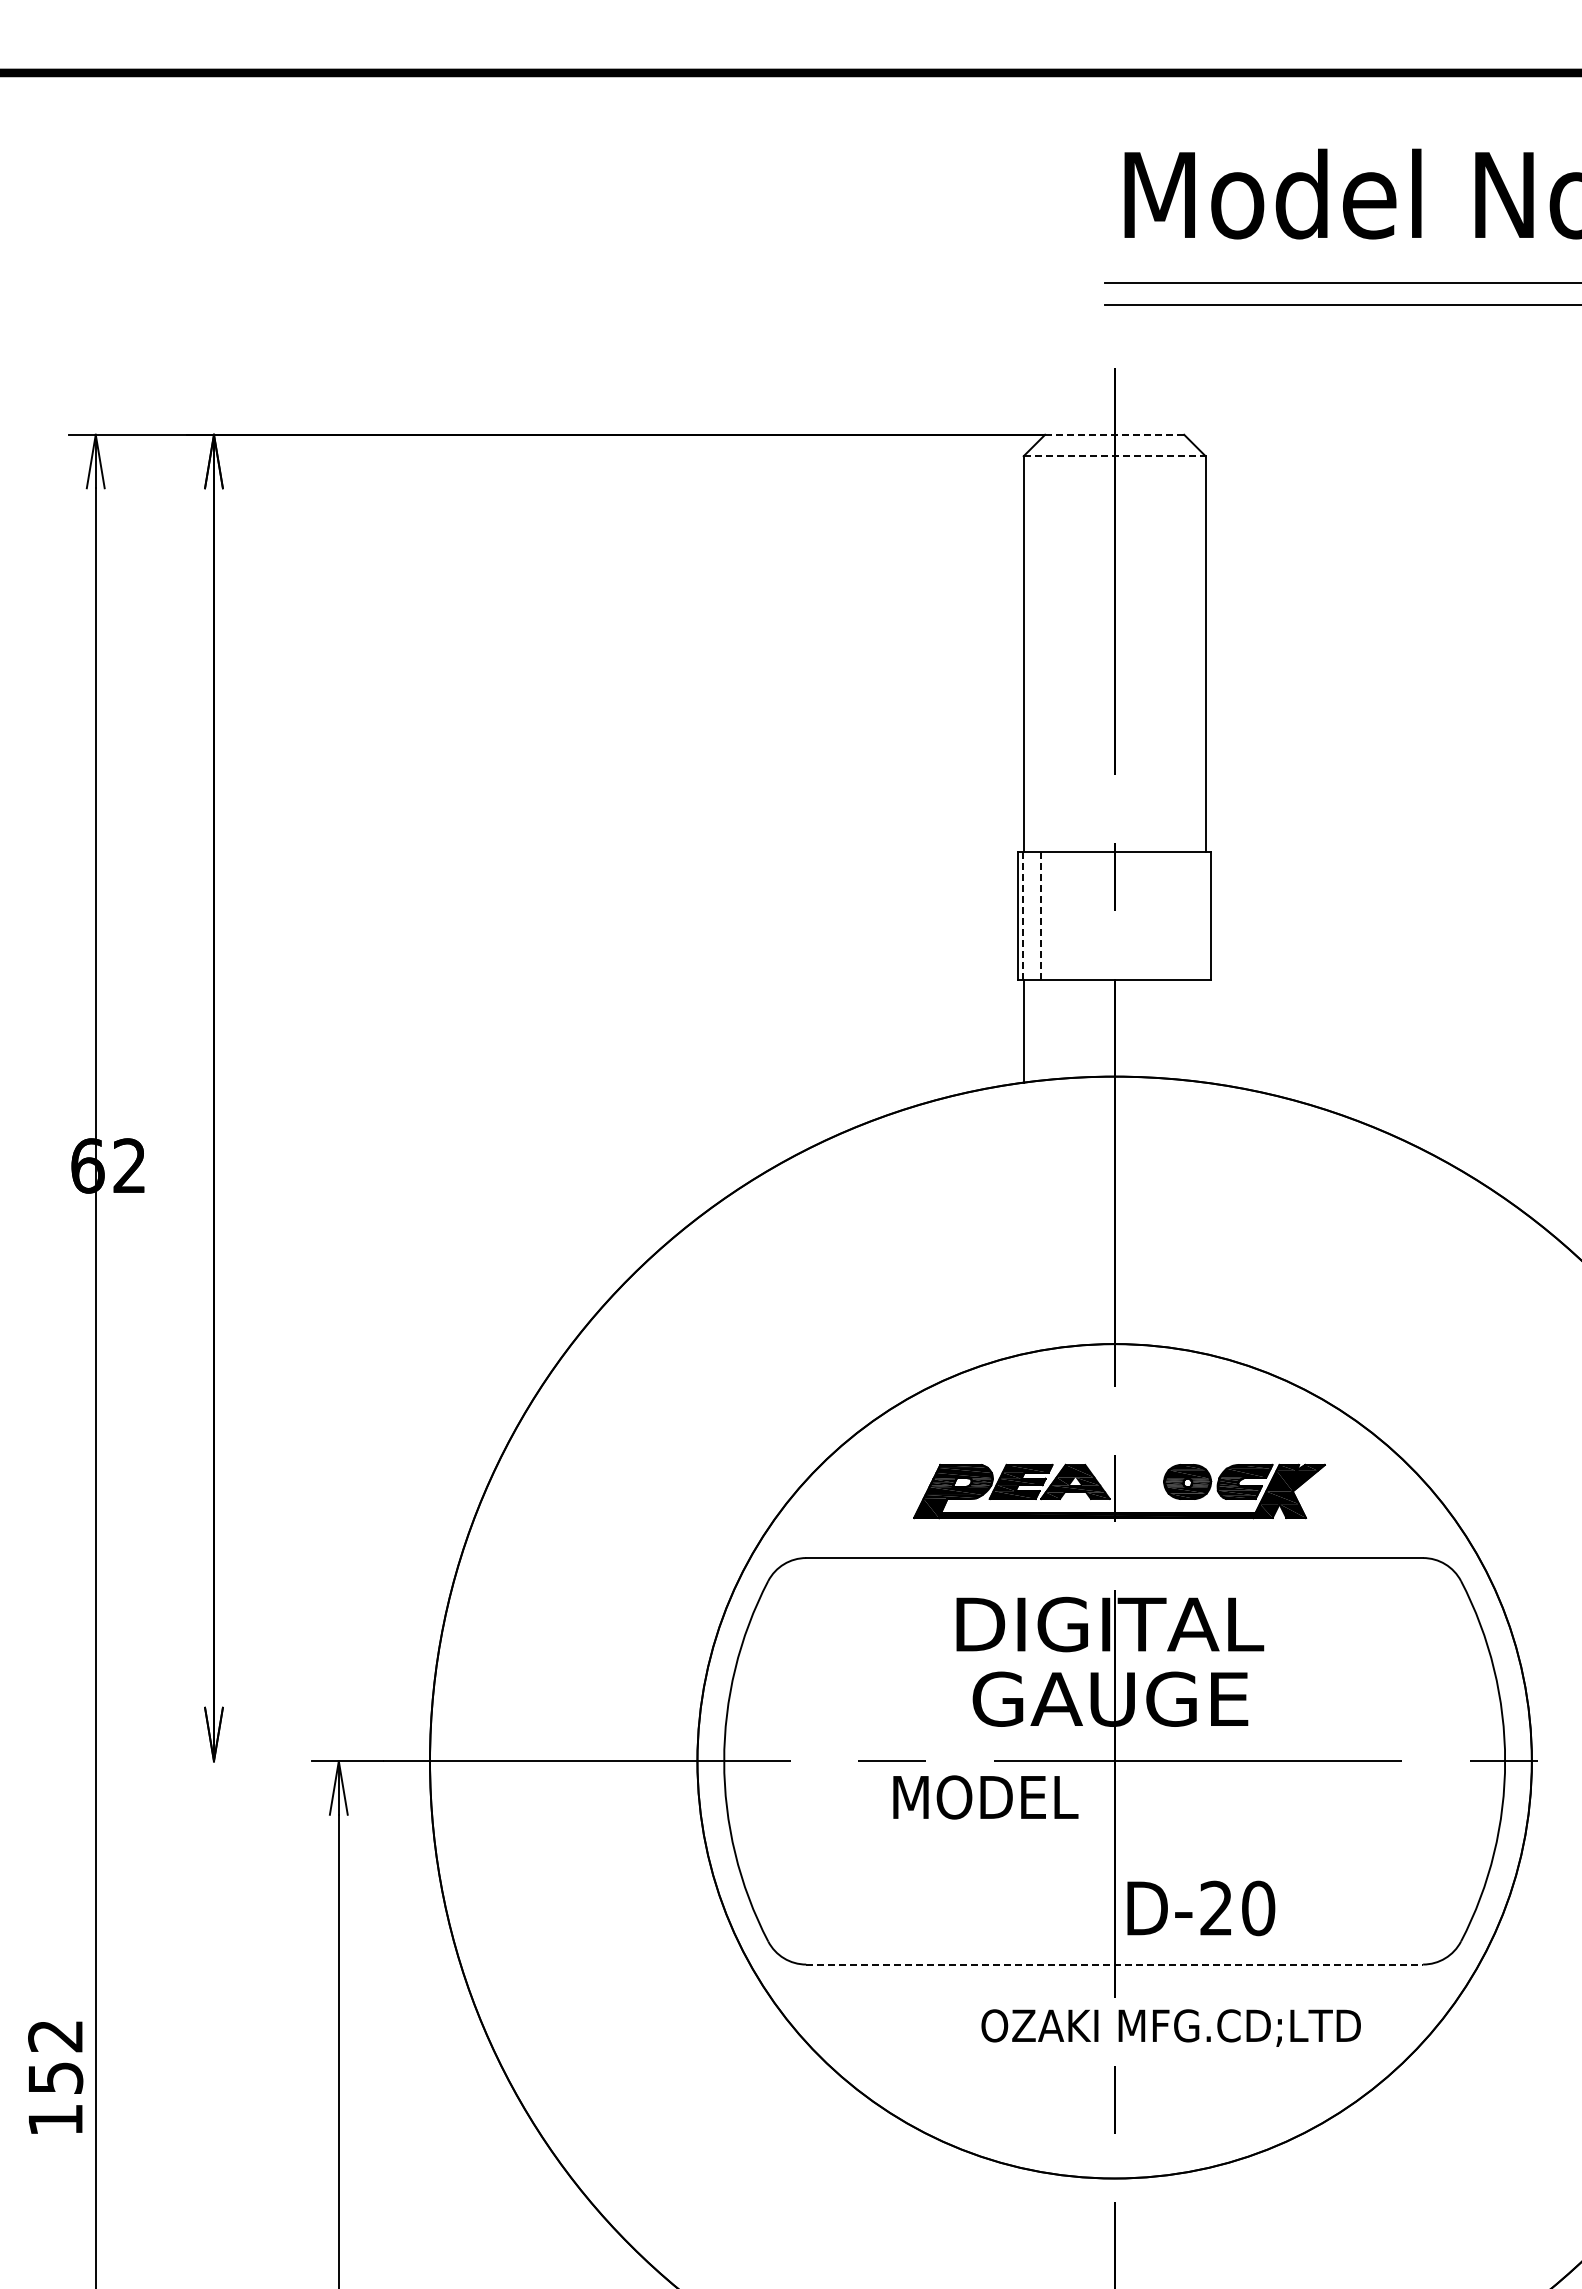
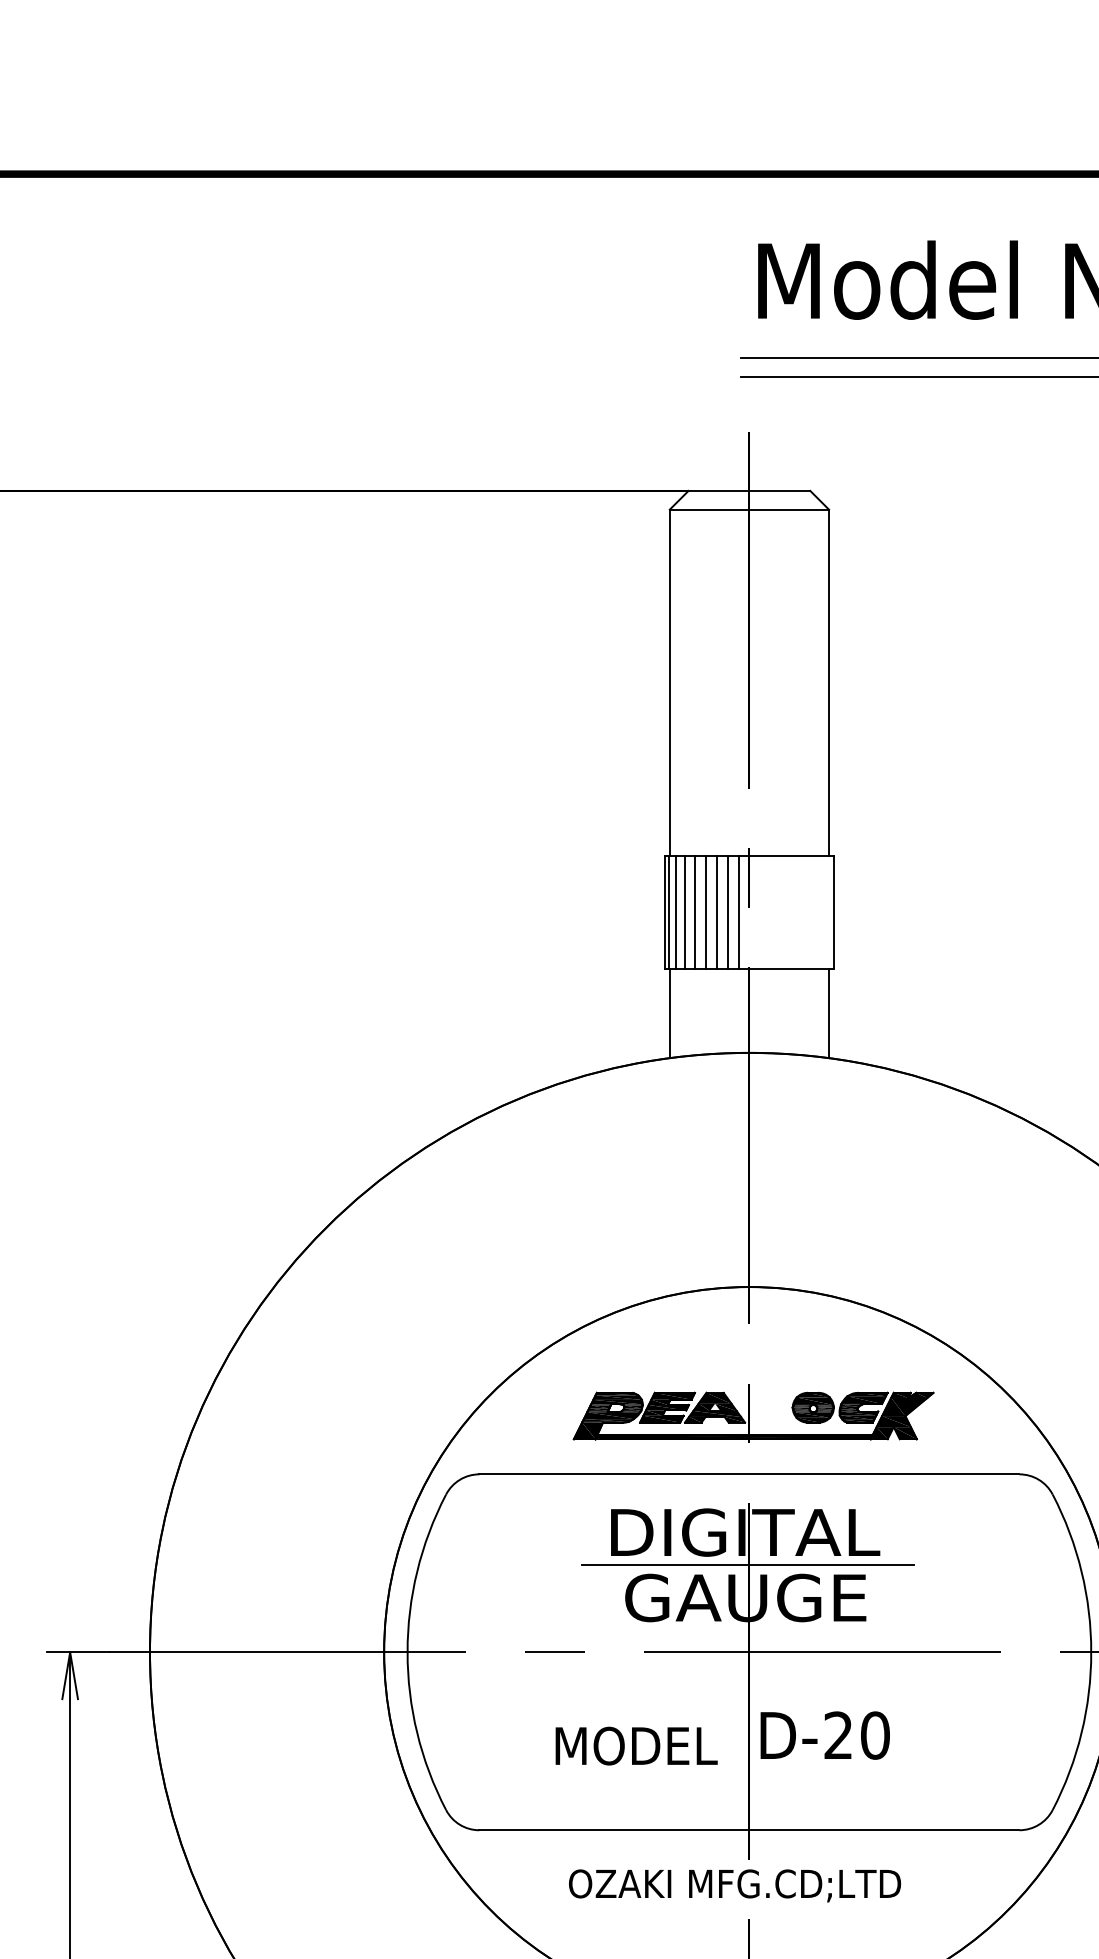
line: (1114, 434) -> (749, 490), dashed -> solid
line: (1114, 456) -> (749, 509), dashed -> solid
line: (1030, 915) -> (675, 911), added
line: (1052, 915) -> (694, 911), added
line: (1064, 915) -> (705, 911), added
line: (1077, 915) -> (716, 911), added
line: (1089, 915) -> (727, 911), added
line: (1103, 915) -> (739, 911), added
line: (1022, 916) -> (668, 912), dashed -> solid
line: (1040, 916) -> (684, 912), dashed -> solid
line: (1205, 1031) -> (828, 1013), added
line: (1112, 1662) -> (747, 1565), added
text: (985, 1797) -> (636, 1746), moved
text: (1201, 1908) -> (825, 1735), moved
line: (1115, 1964) -> (750, 1830), dashed -> solid
text: (1170, 2027) -> (734, 1885), moved

